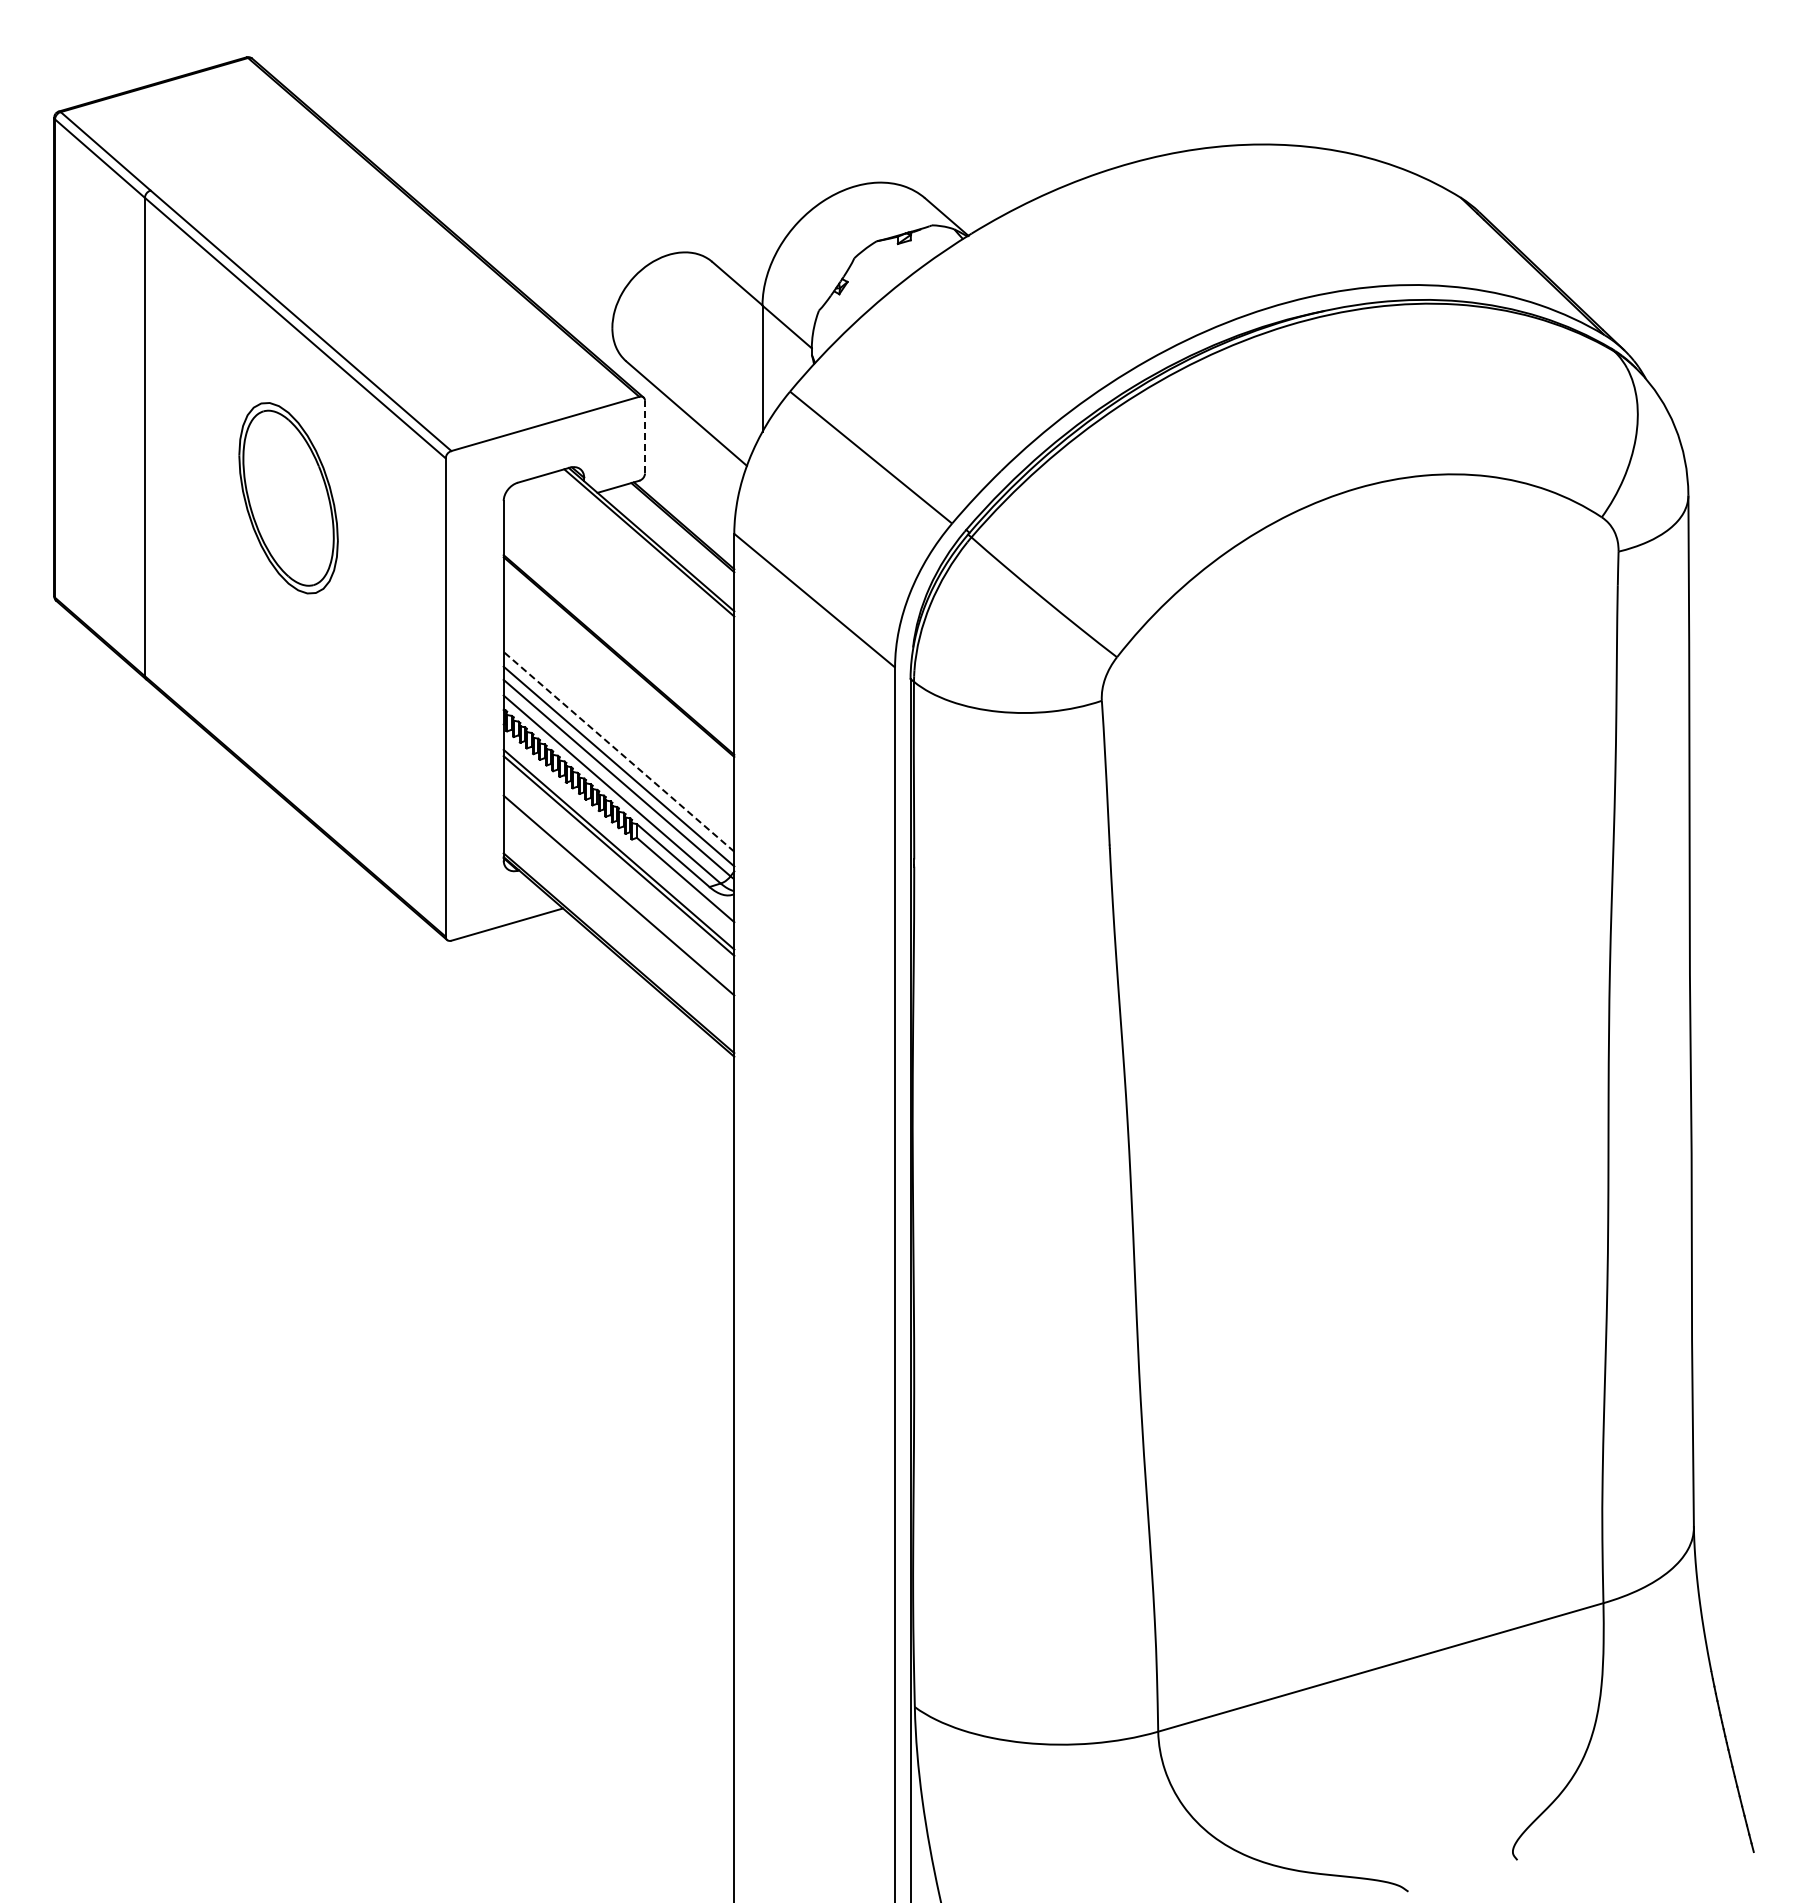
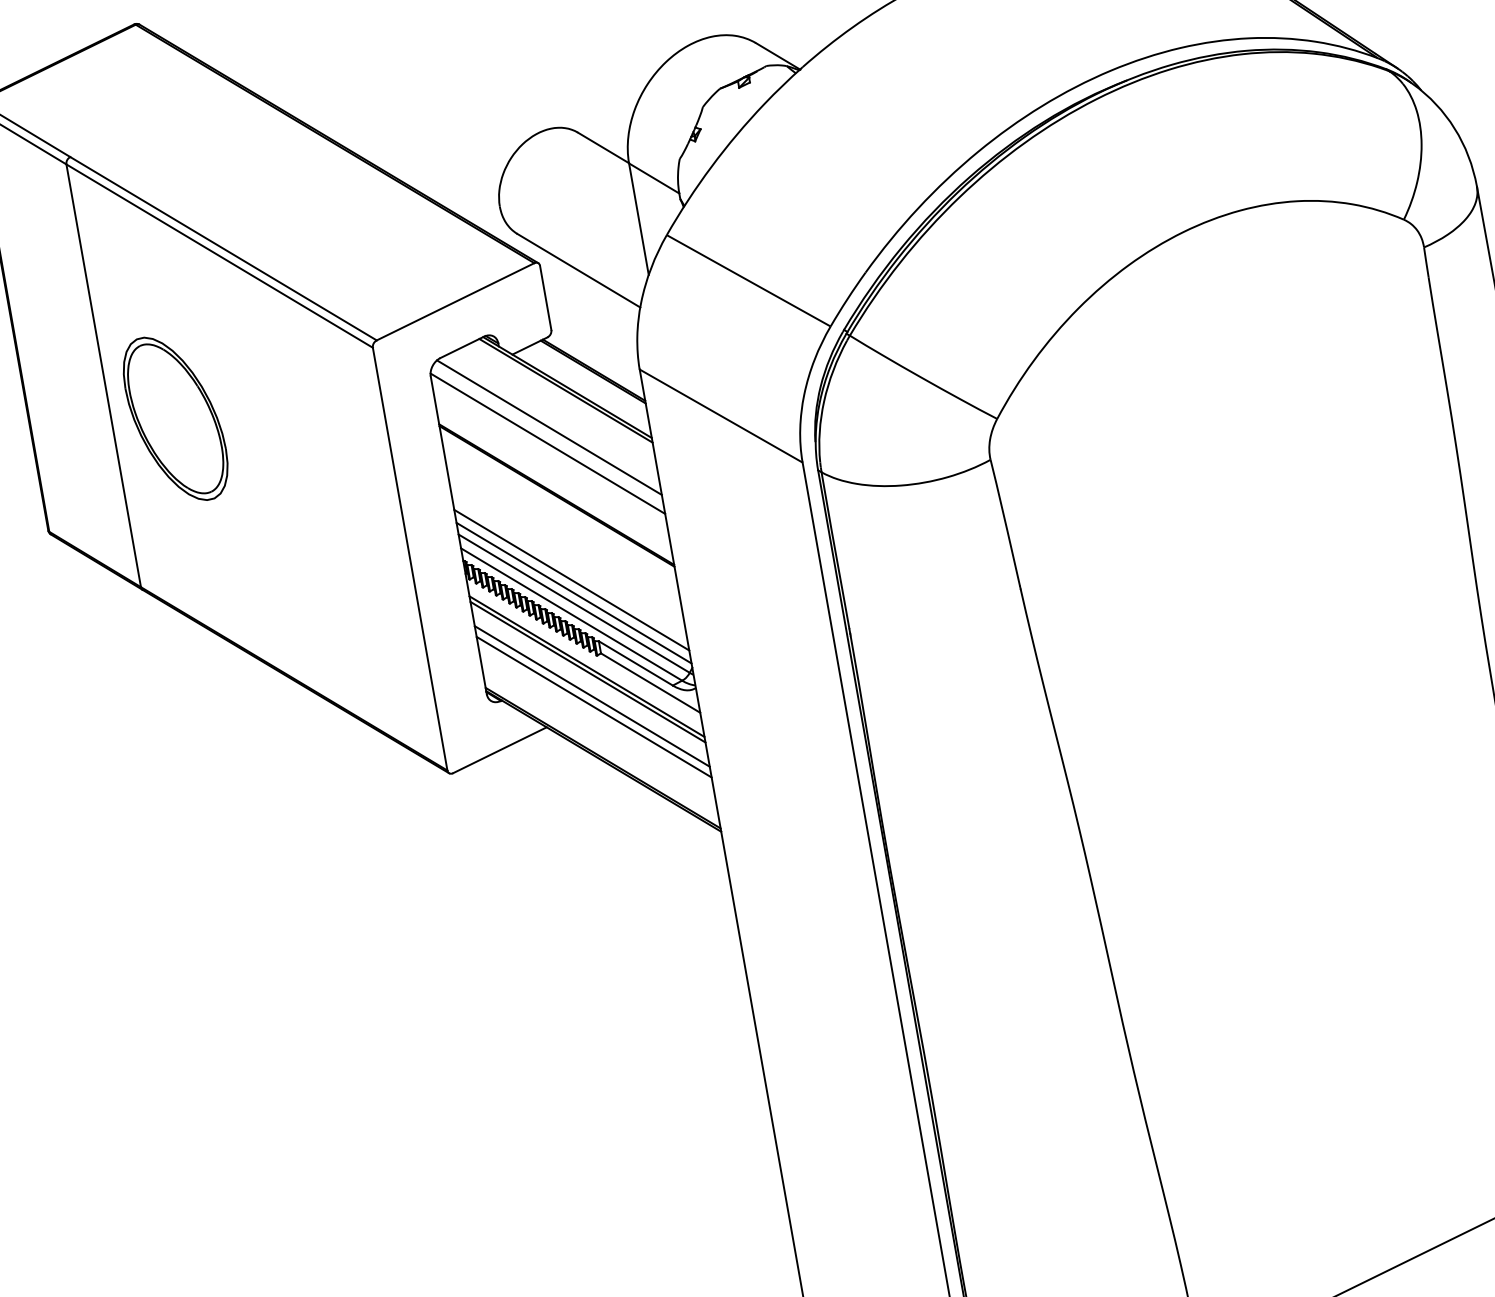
line: (645, 436) -> (546, 297), dashed -> solid
part: (288, 498) -> (175, 419), moved
line: (623, 579) -> (548, 427), added
line: (619, 597) -> (548, 443), added
line: (619, 751) -> (572, 579), dashed -> solid
line: (618, 883) -> (591, 696), added

